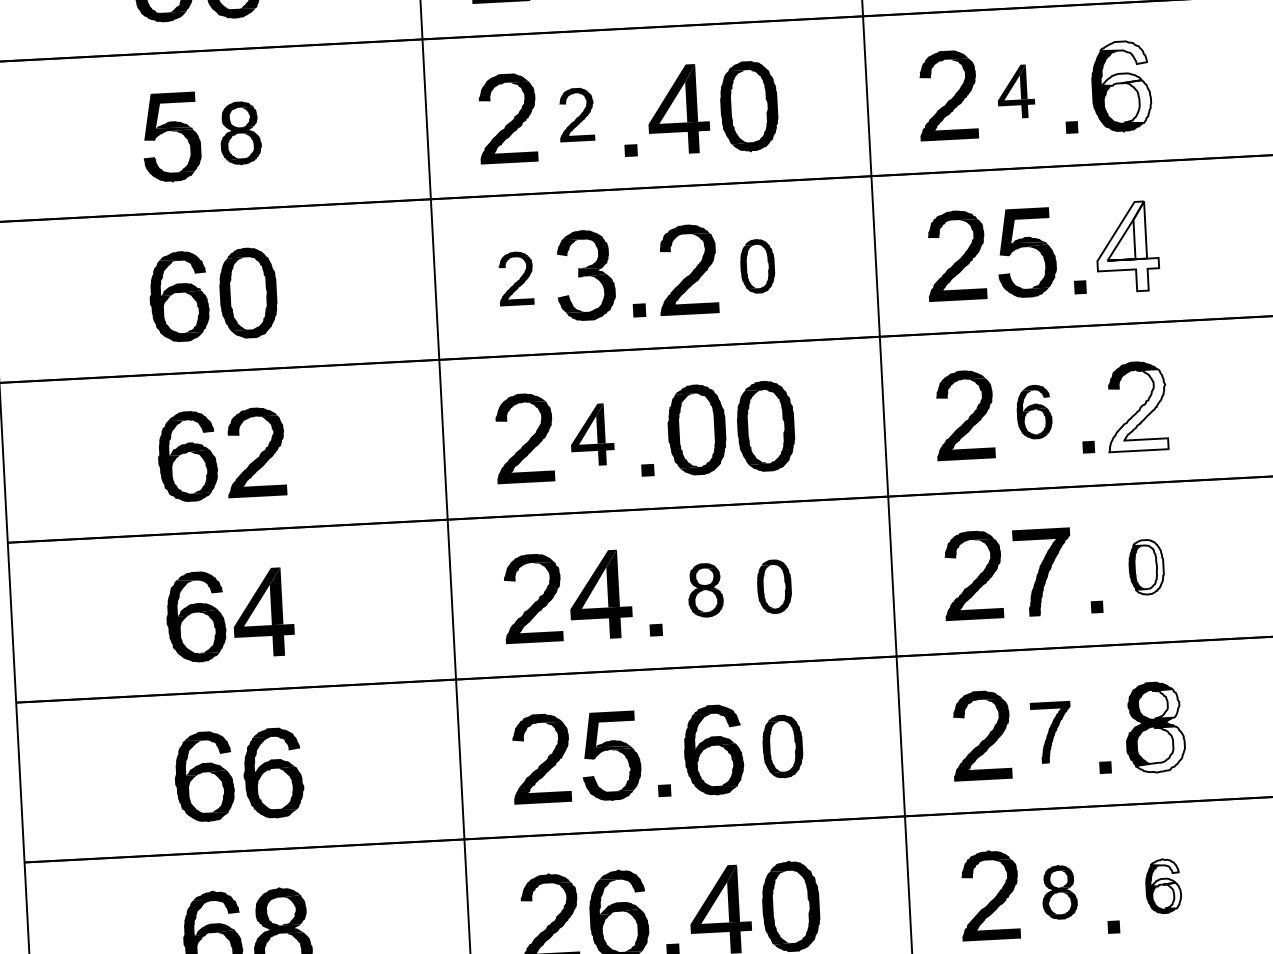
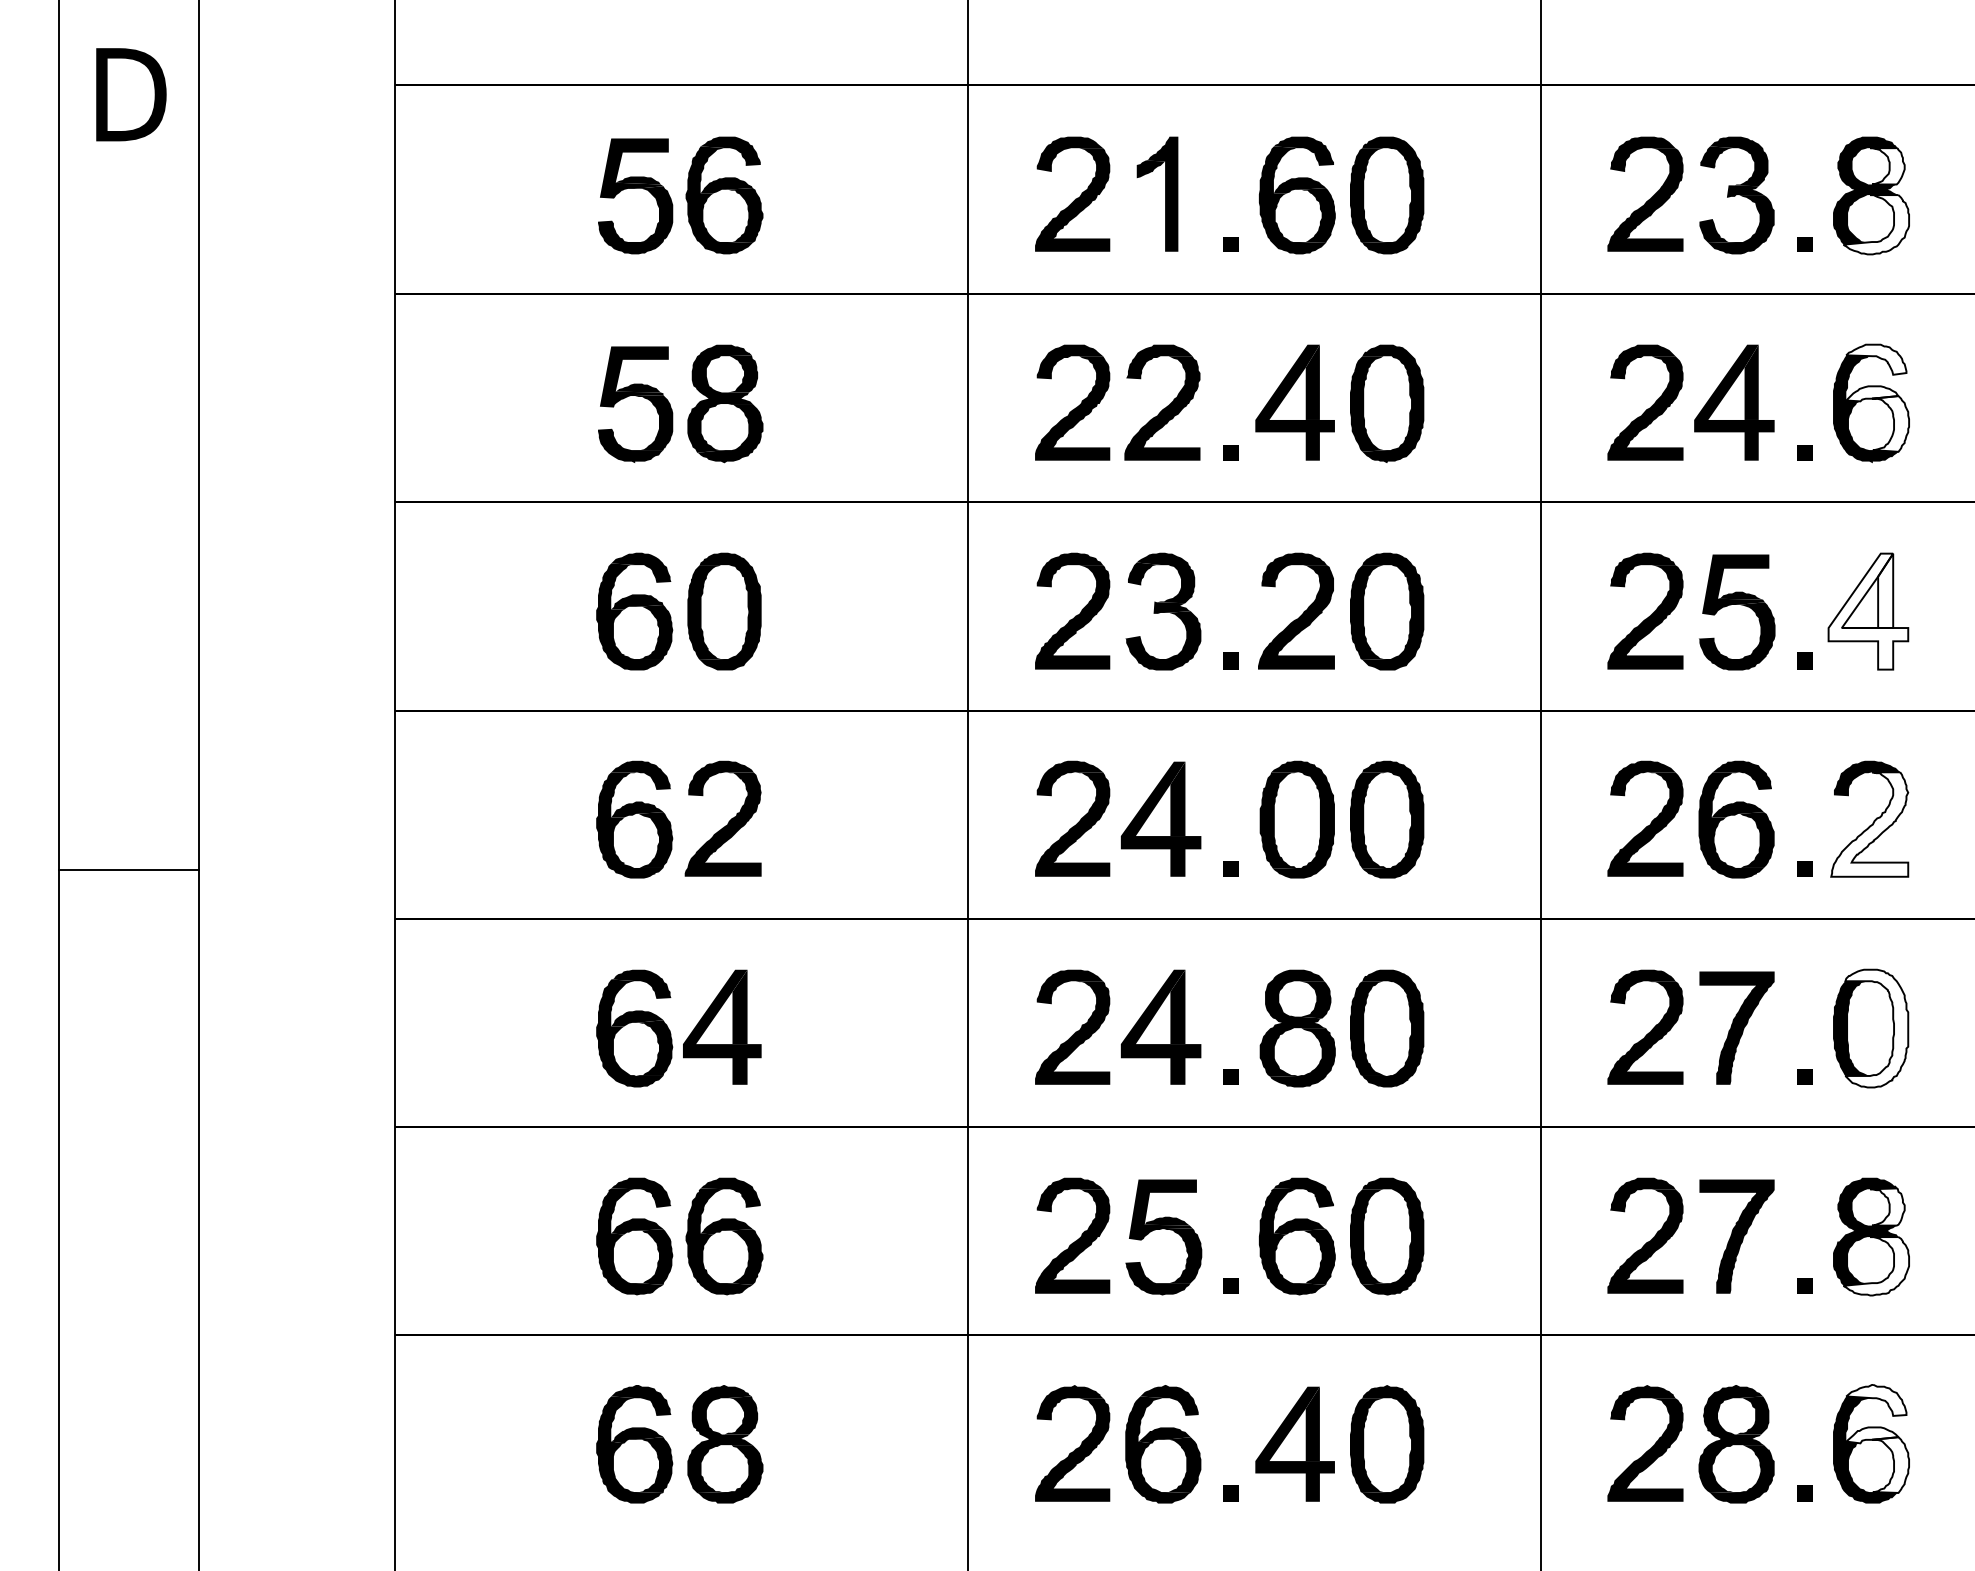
part: (1016, 91) -> (1734, 402), size x1.67
part: (576, 114) -> (1162, 402), size x1.67
part: (240, 133) -> (725, 403), size x1.43
part: (757, 266) -> (1387, 611), size x1.67
part: (515, 278) -> (1072, 610), size x1.67
part: (1034, 412) -> (1736, 819), size x1.67
part: (591, 434) -> (1160, 818), size x1.43
part: (1146, 567) -> (1871, 1028), size x1.67
part: (774, 586) -> (1387, 1028), size x1.67
part: (705, 590) -> (1297, 1028), size x1.67
part: (1051, 732) -> (1736, 1236), size x1.43
part: (782, 746) -> (1387, 1236), size x1.43
part: (1163, 886) -> (1871, 1443), size x1.67
part: (1059, 892) -> (1736, 1444), size x1.67

